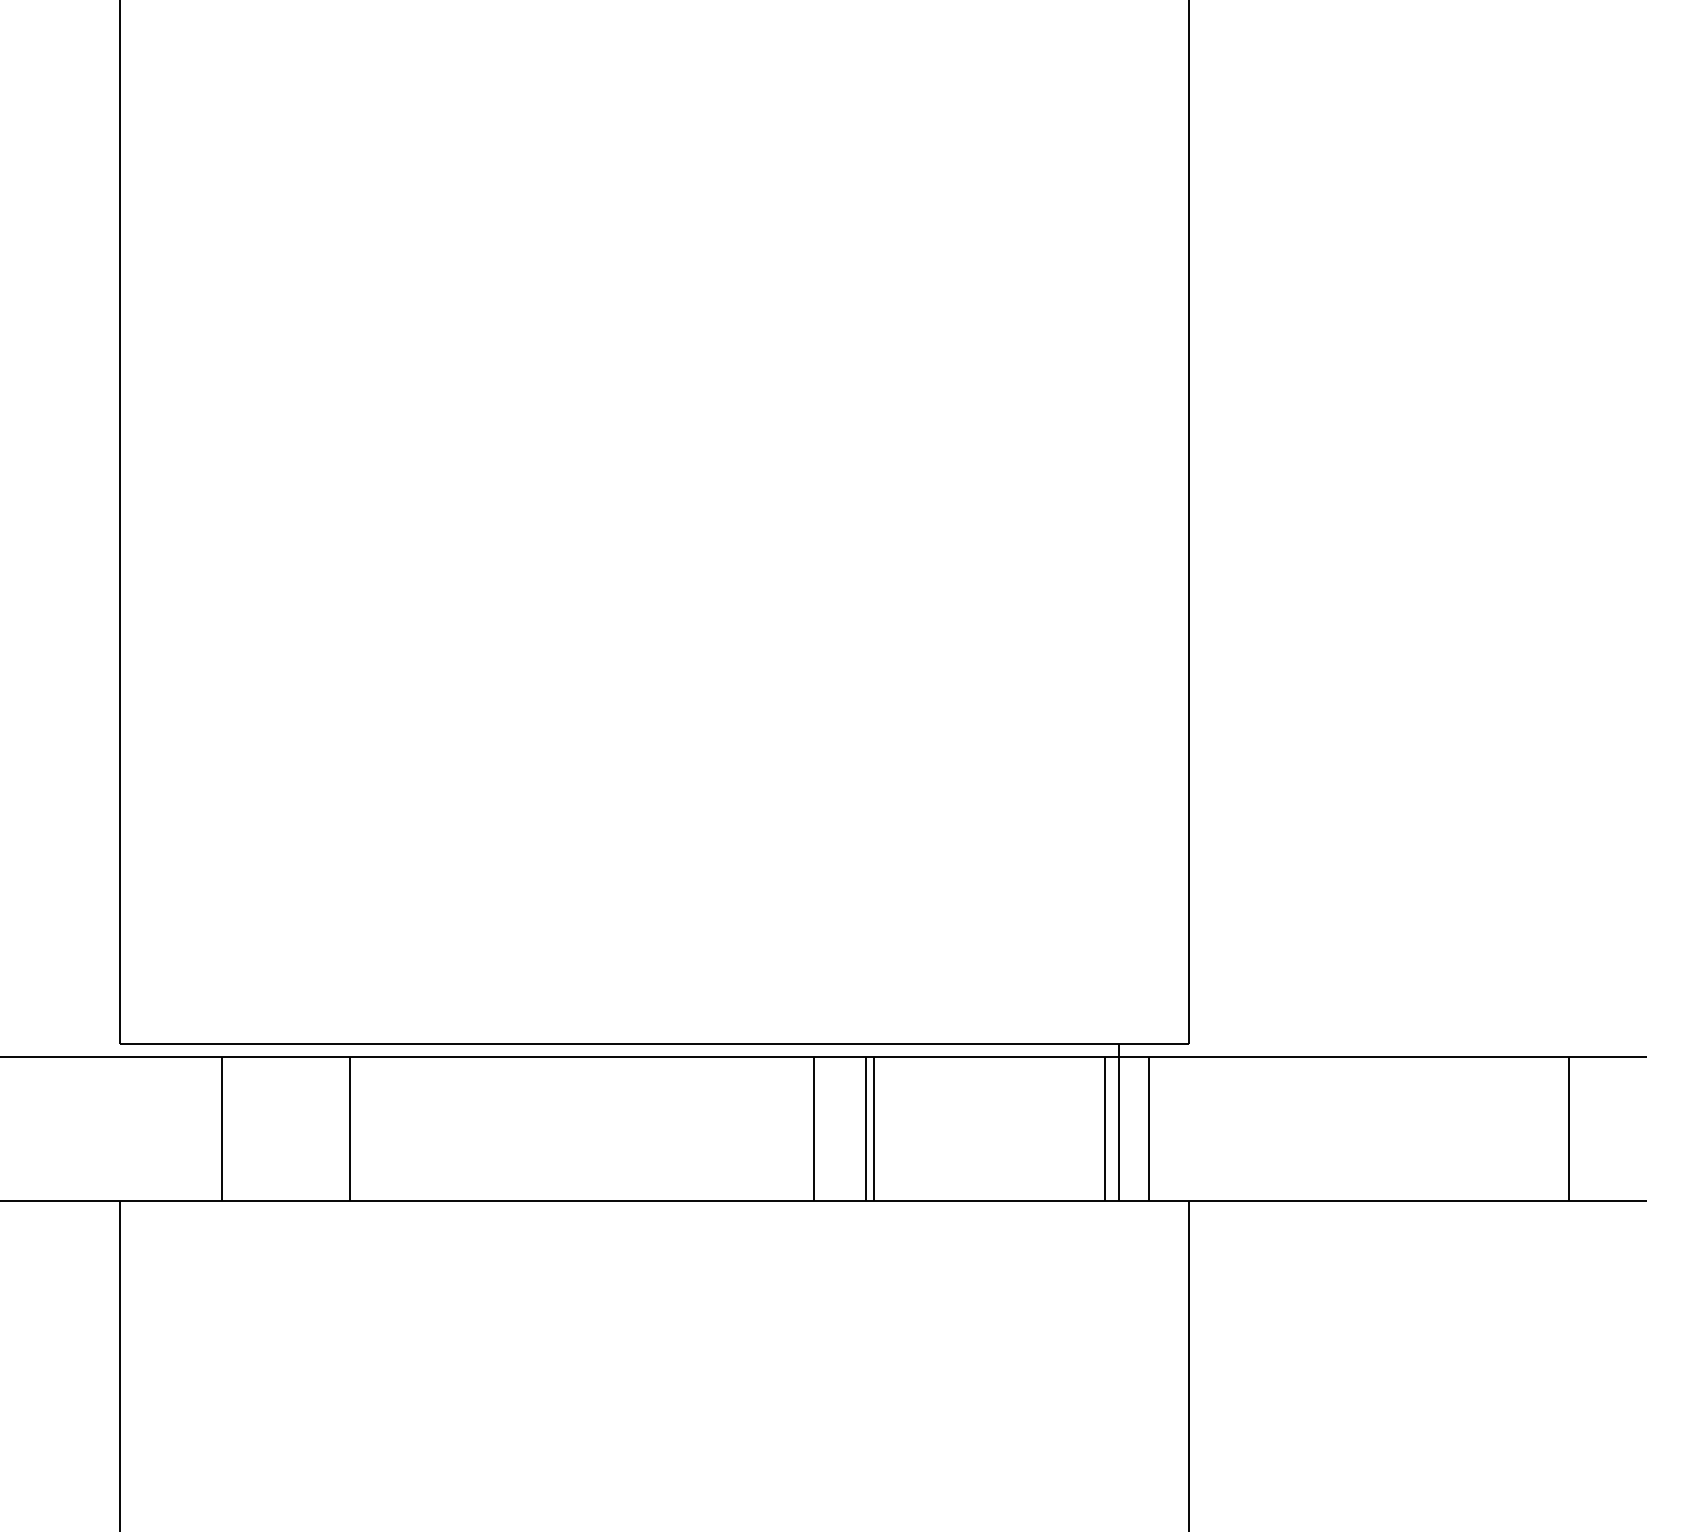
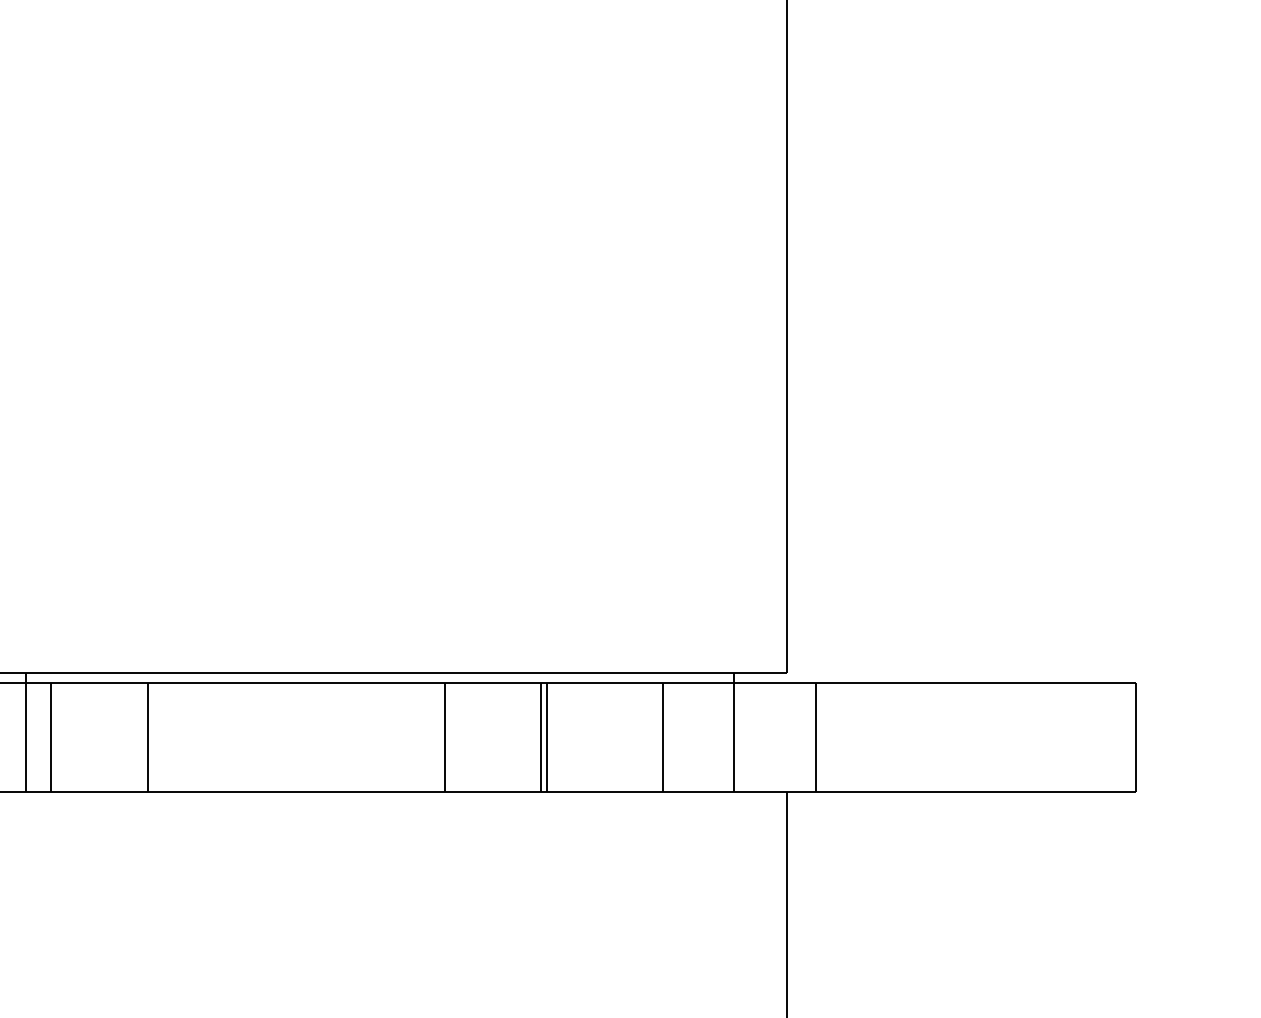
line: (189, 1121) -> (26, 732), added
line: (814, 1128) -> (445, 737), moved
line: (1104, 1128) -> (662, 737), moved
line: (1148, 1128) -> (815, 737), moved
line: (1569, 1128) -> (1135, 737), moved

